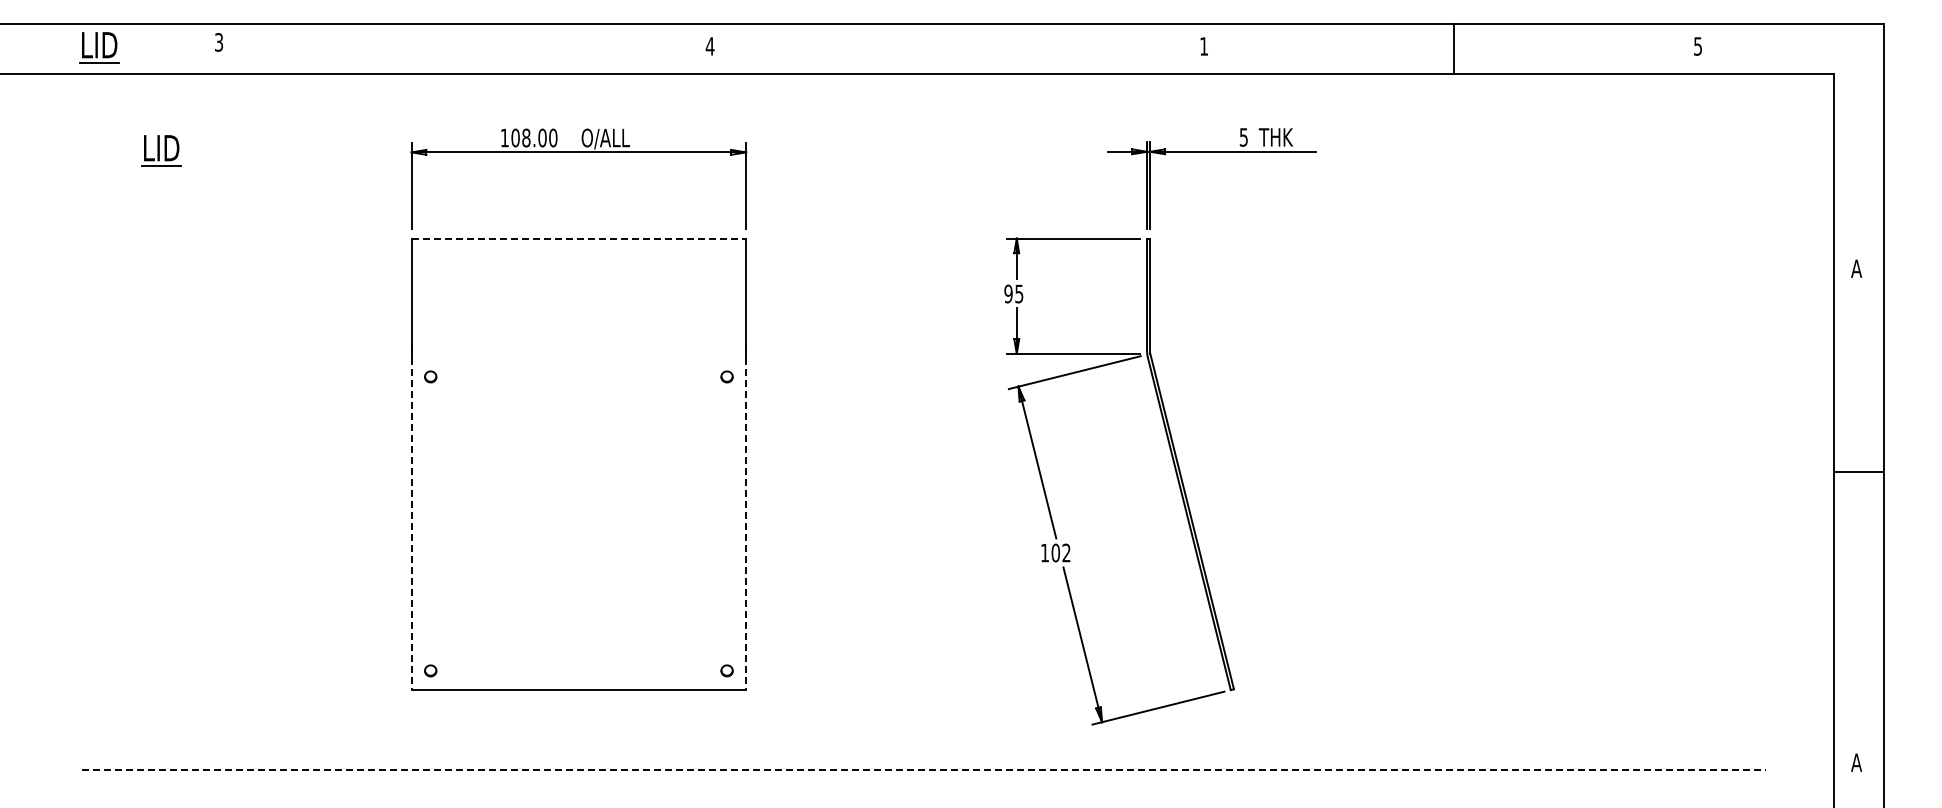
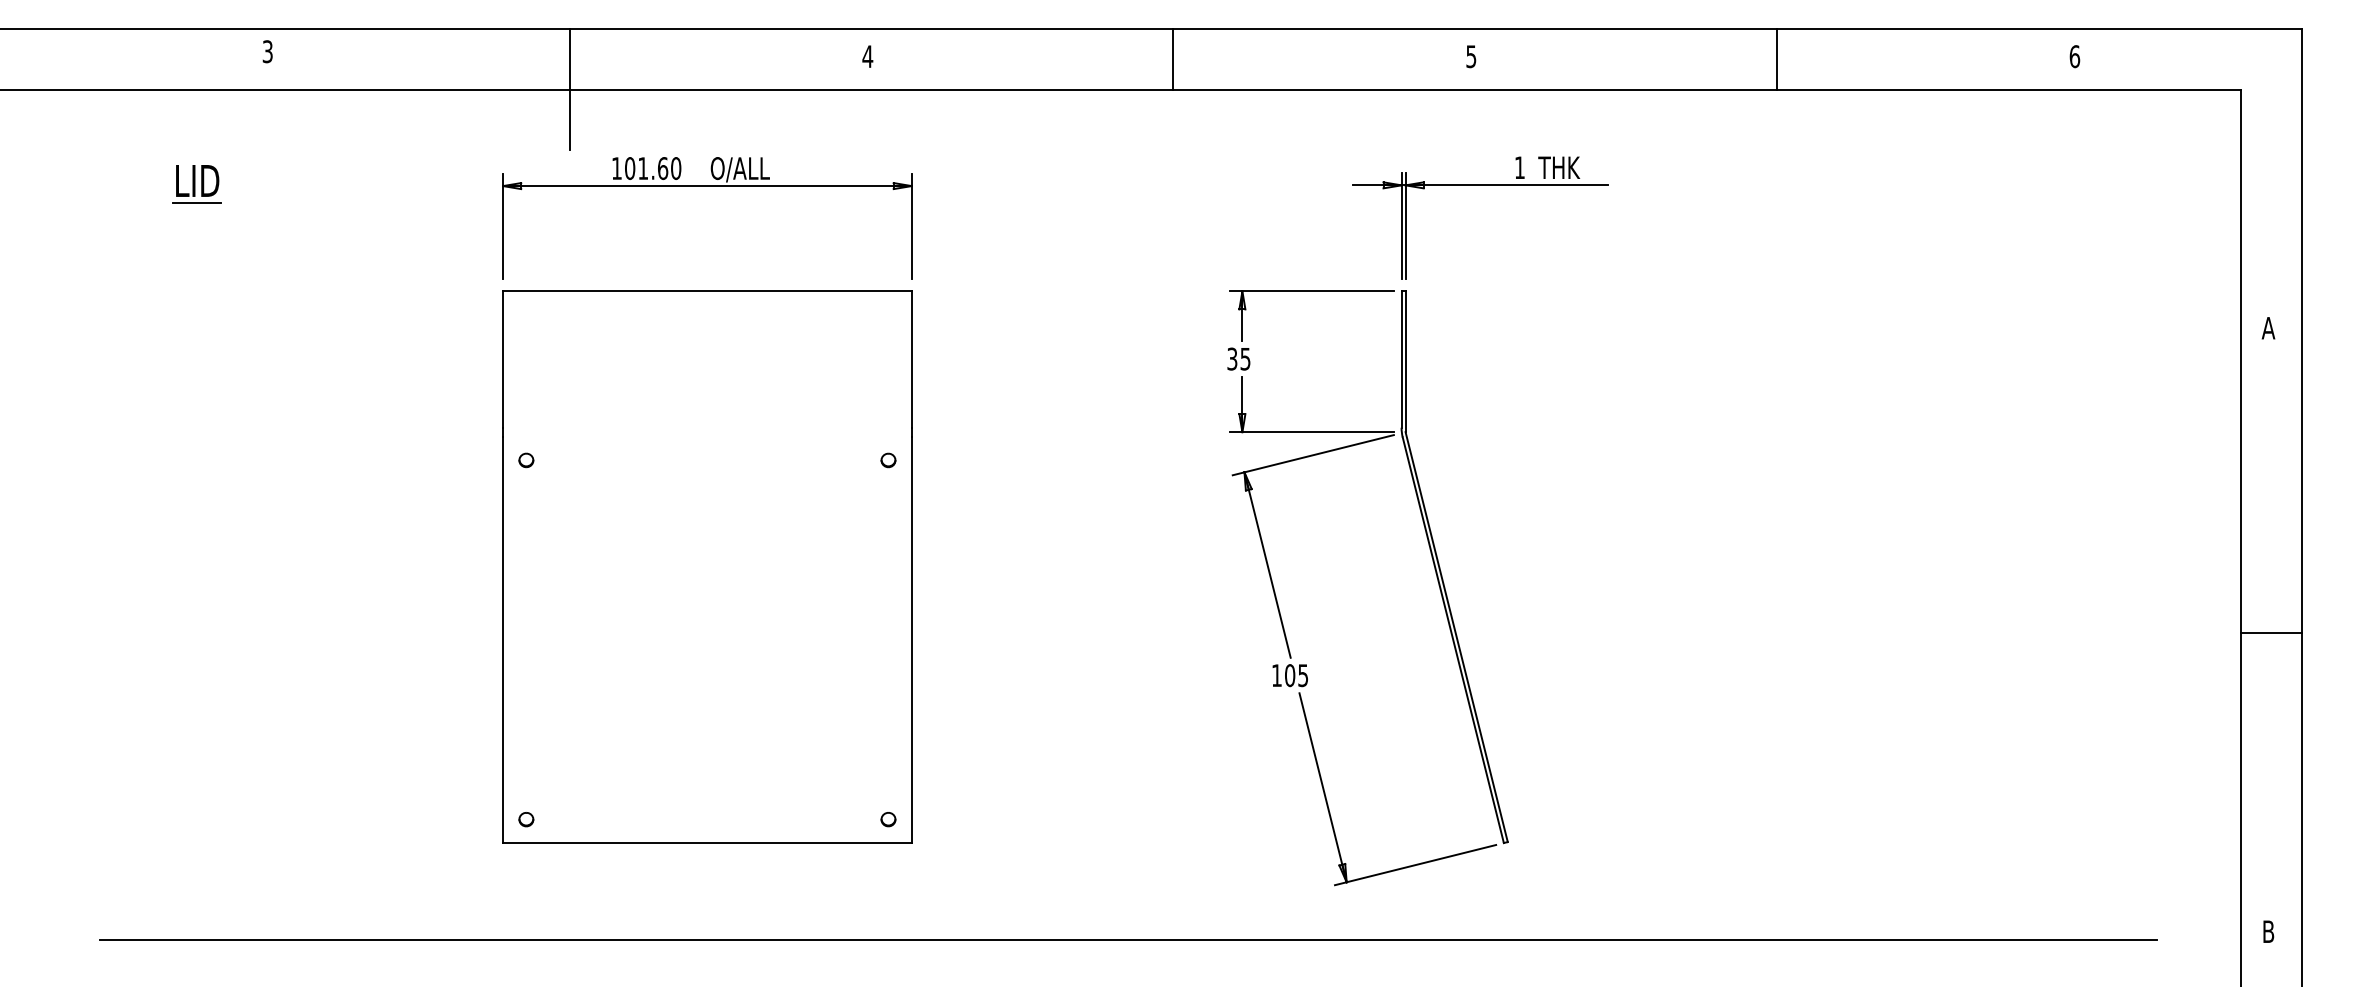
text: (1203, 46) -> (1470, 56), 1 -> 5
text: (1698, 46) -> (2075, 56), 5 -> 6
part: (99, 47) -> (121, 57), removed
line: (960, 48) -> (1173, 59), added
line: (466, 73) -> (570, 89), added
text: (534, 137) -> (653, 167), 108.00 -> 101.60
text: (1243, 137) -> (1519, 167), 5 -> 1
line: (579, 238) -> (708, 291), dashed -> solid
text: (1008, 293) -> (1232, 358), 95 -> 35
line: (1858, 472) -> (2270, 633), moved
line: (411, 524) -> (502, 640), dashed -> solid
line: (746, 524) -> (912, 640), dashed -> solid
text: (1066, 552) -> (1303, 674), 102 -> 105
text: (1856, 762) -> (2268, 931), A -> B
line: (923, 769) -> (1128, 940), dashed -> solid

